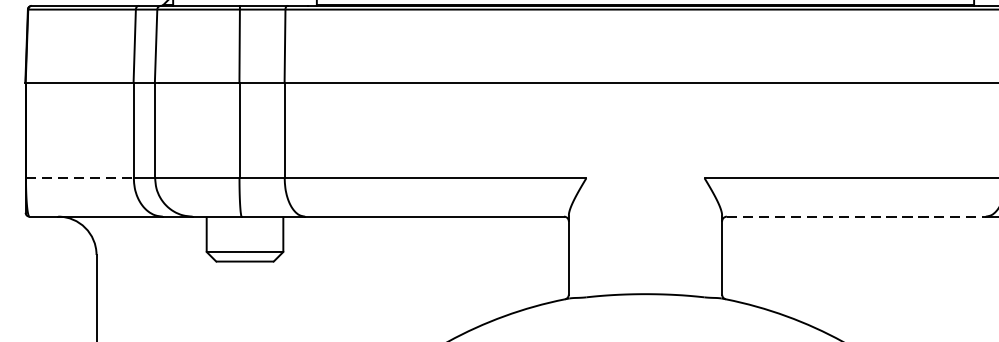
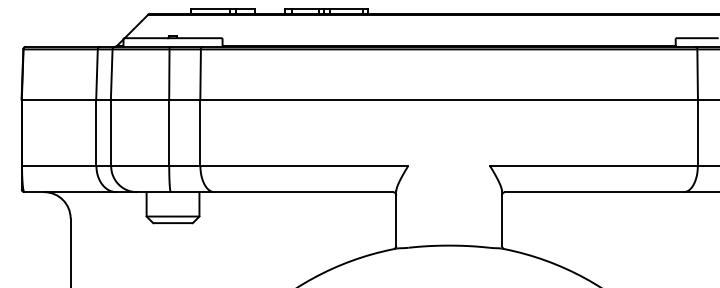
line: (80, 177) -> (59, 165), dashed -> solid
line: (857, 217) -> (595, 192), dashed -> solid

